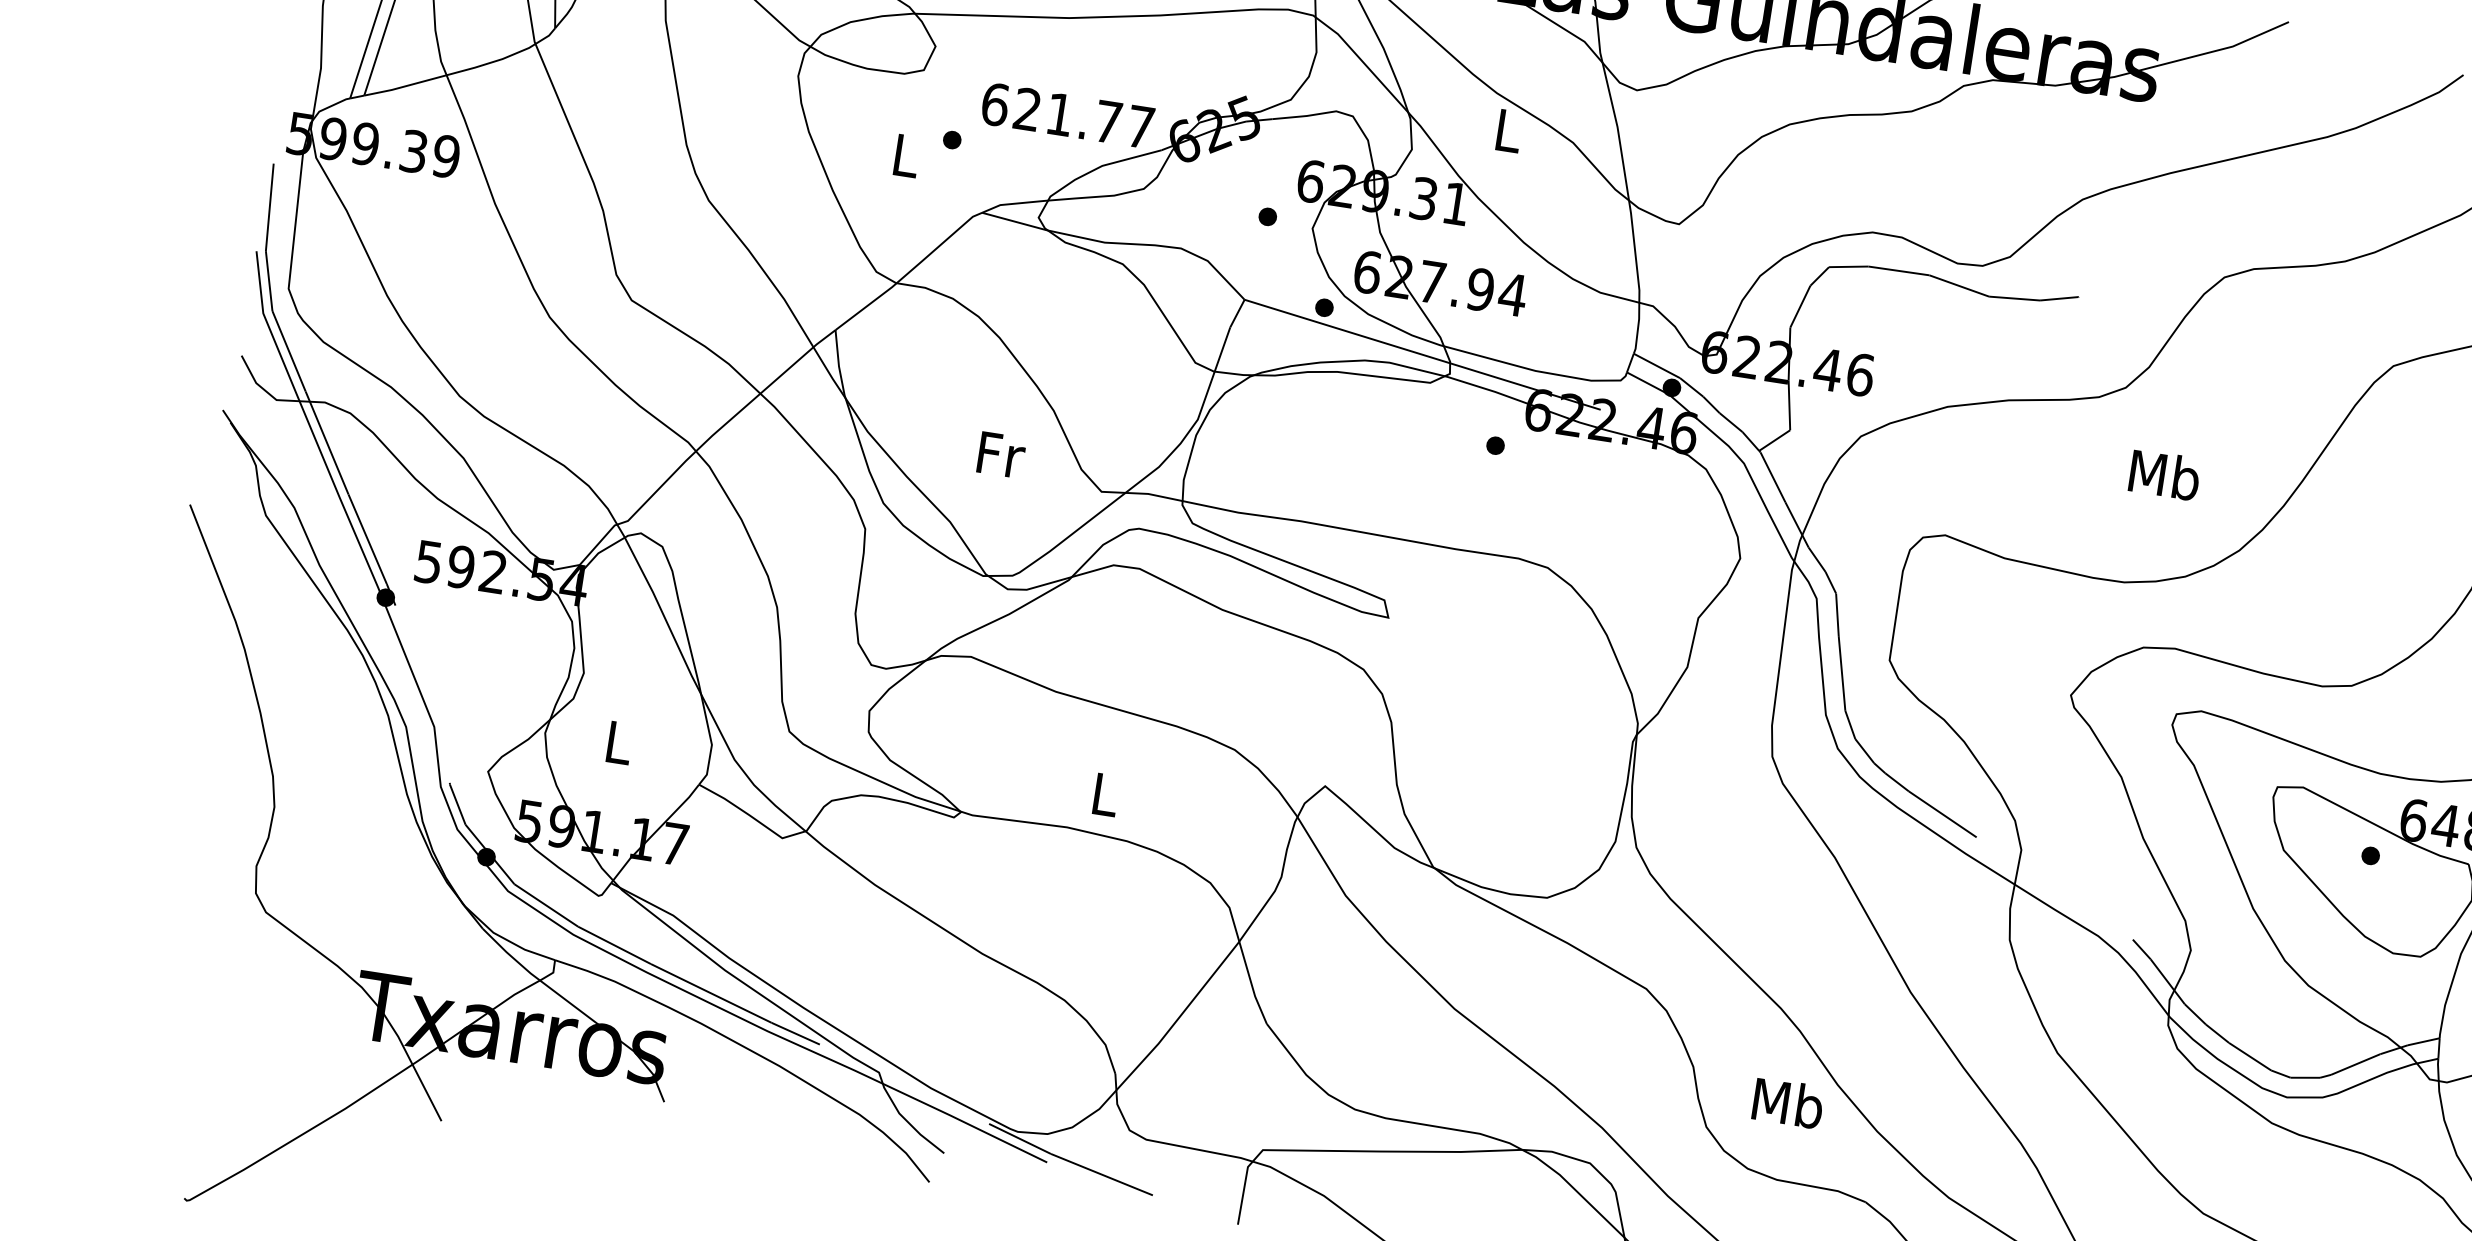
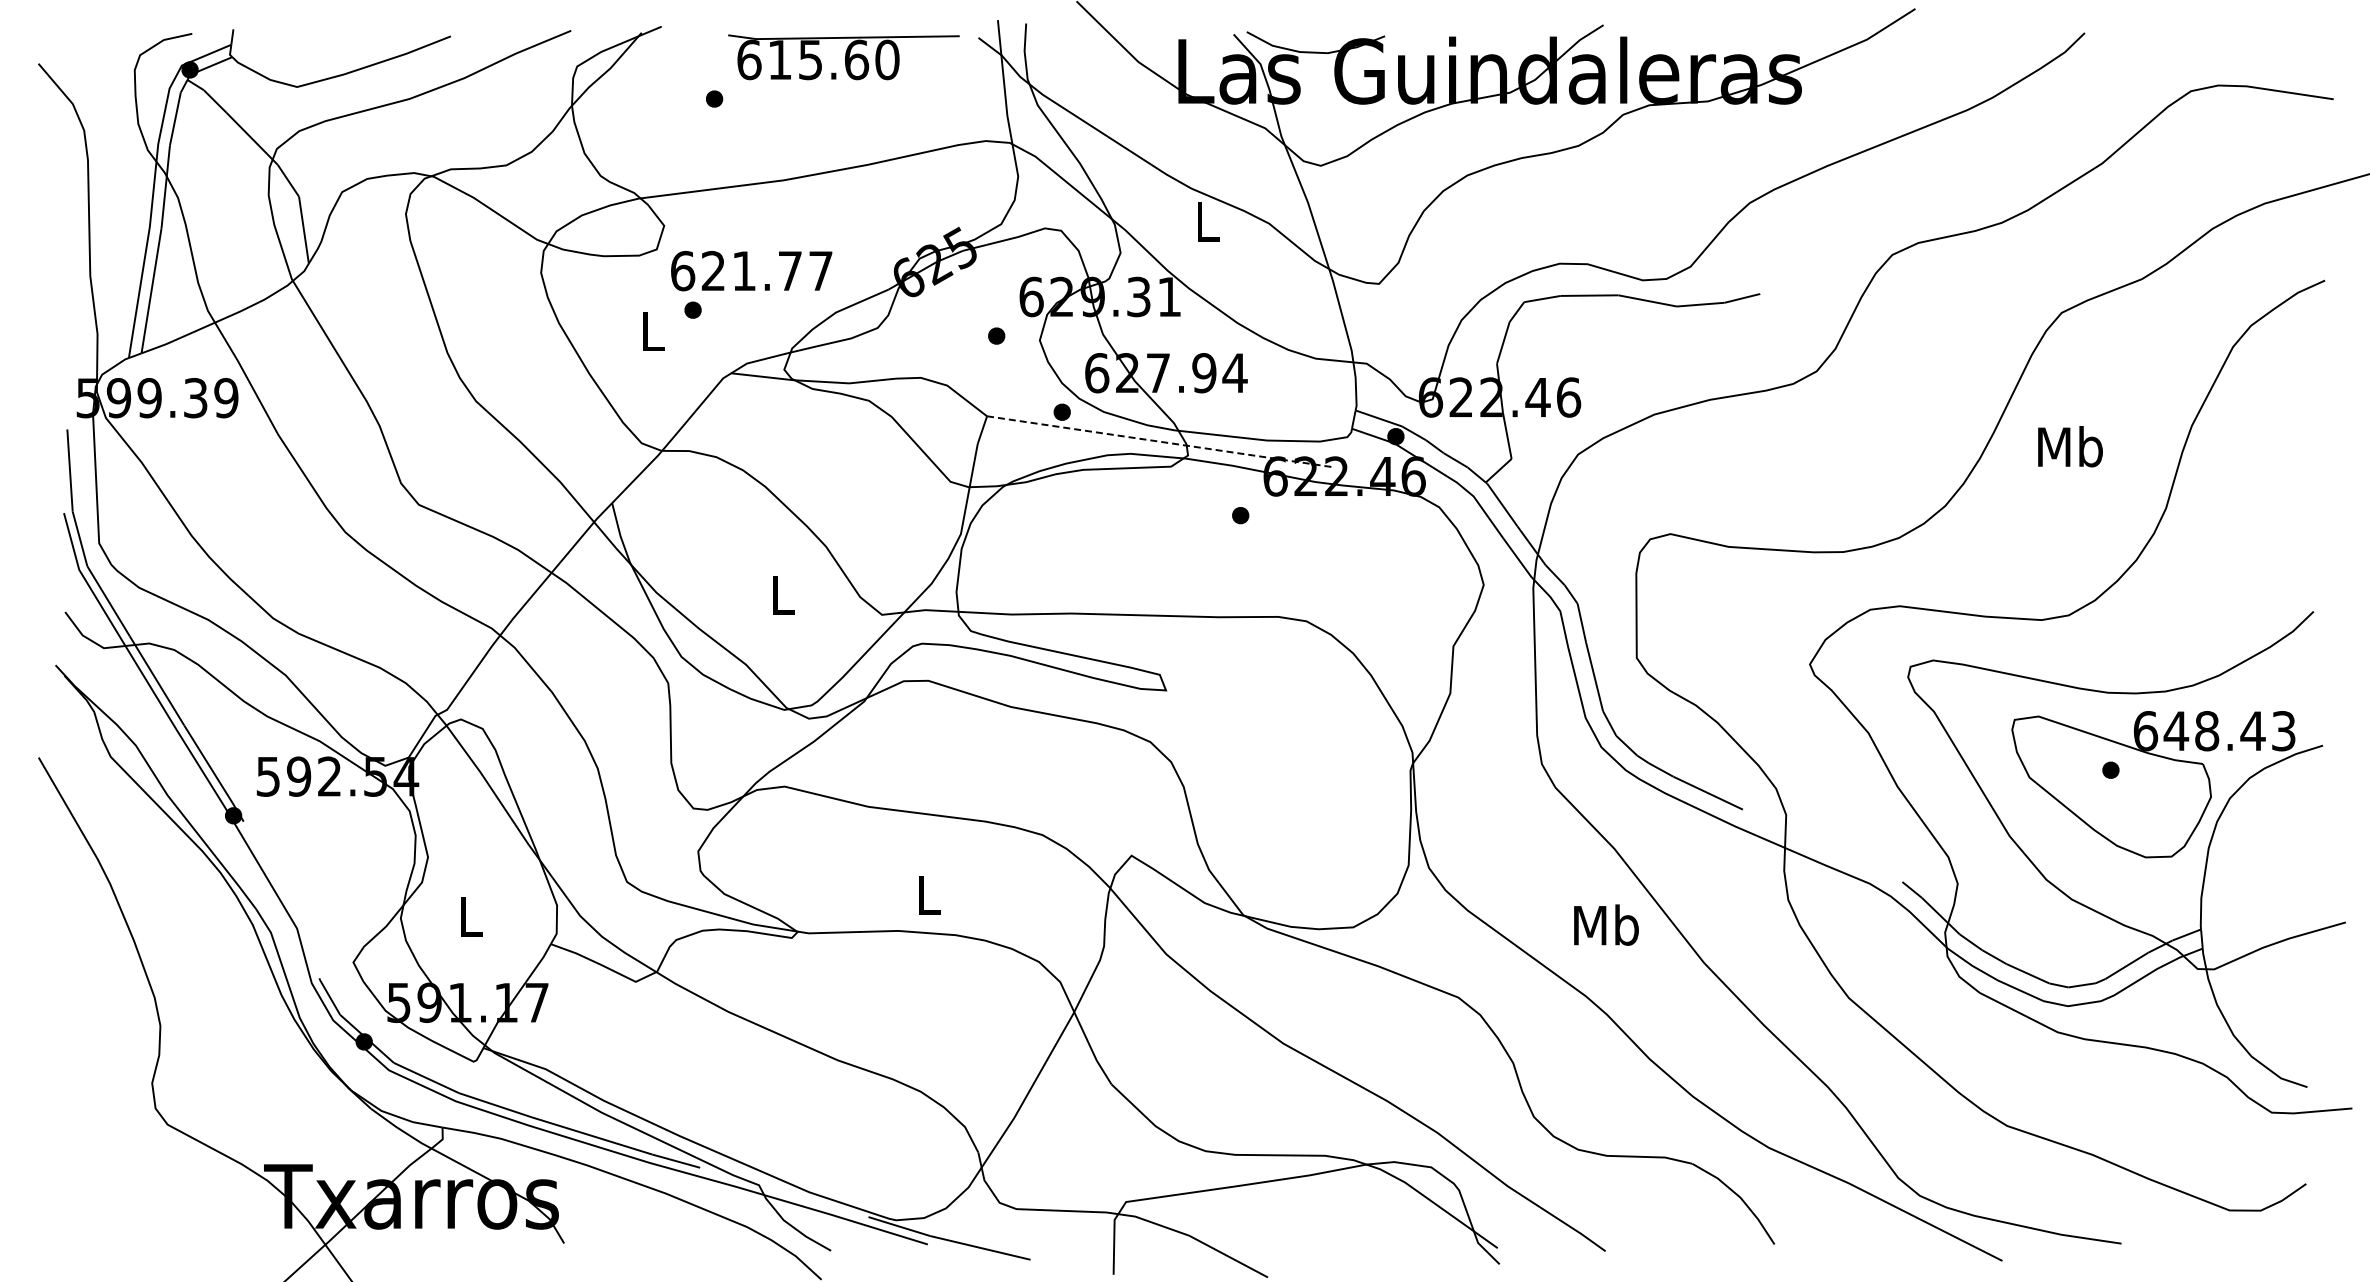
text: (1067, 116) -> (751, 271), moved
line: (1423, 354) -> (1160, 441), solid -> dashed
text: (1001, 454) -> (783, 594), Fr -> L
text: (2164, 474) -> (2070, 446), moved
text: (1788, 1102) -> (1606, 924), moved

